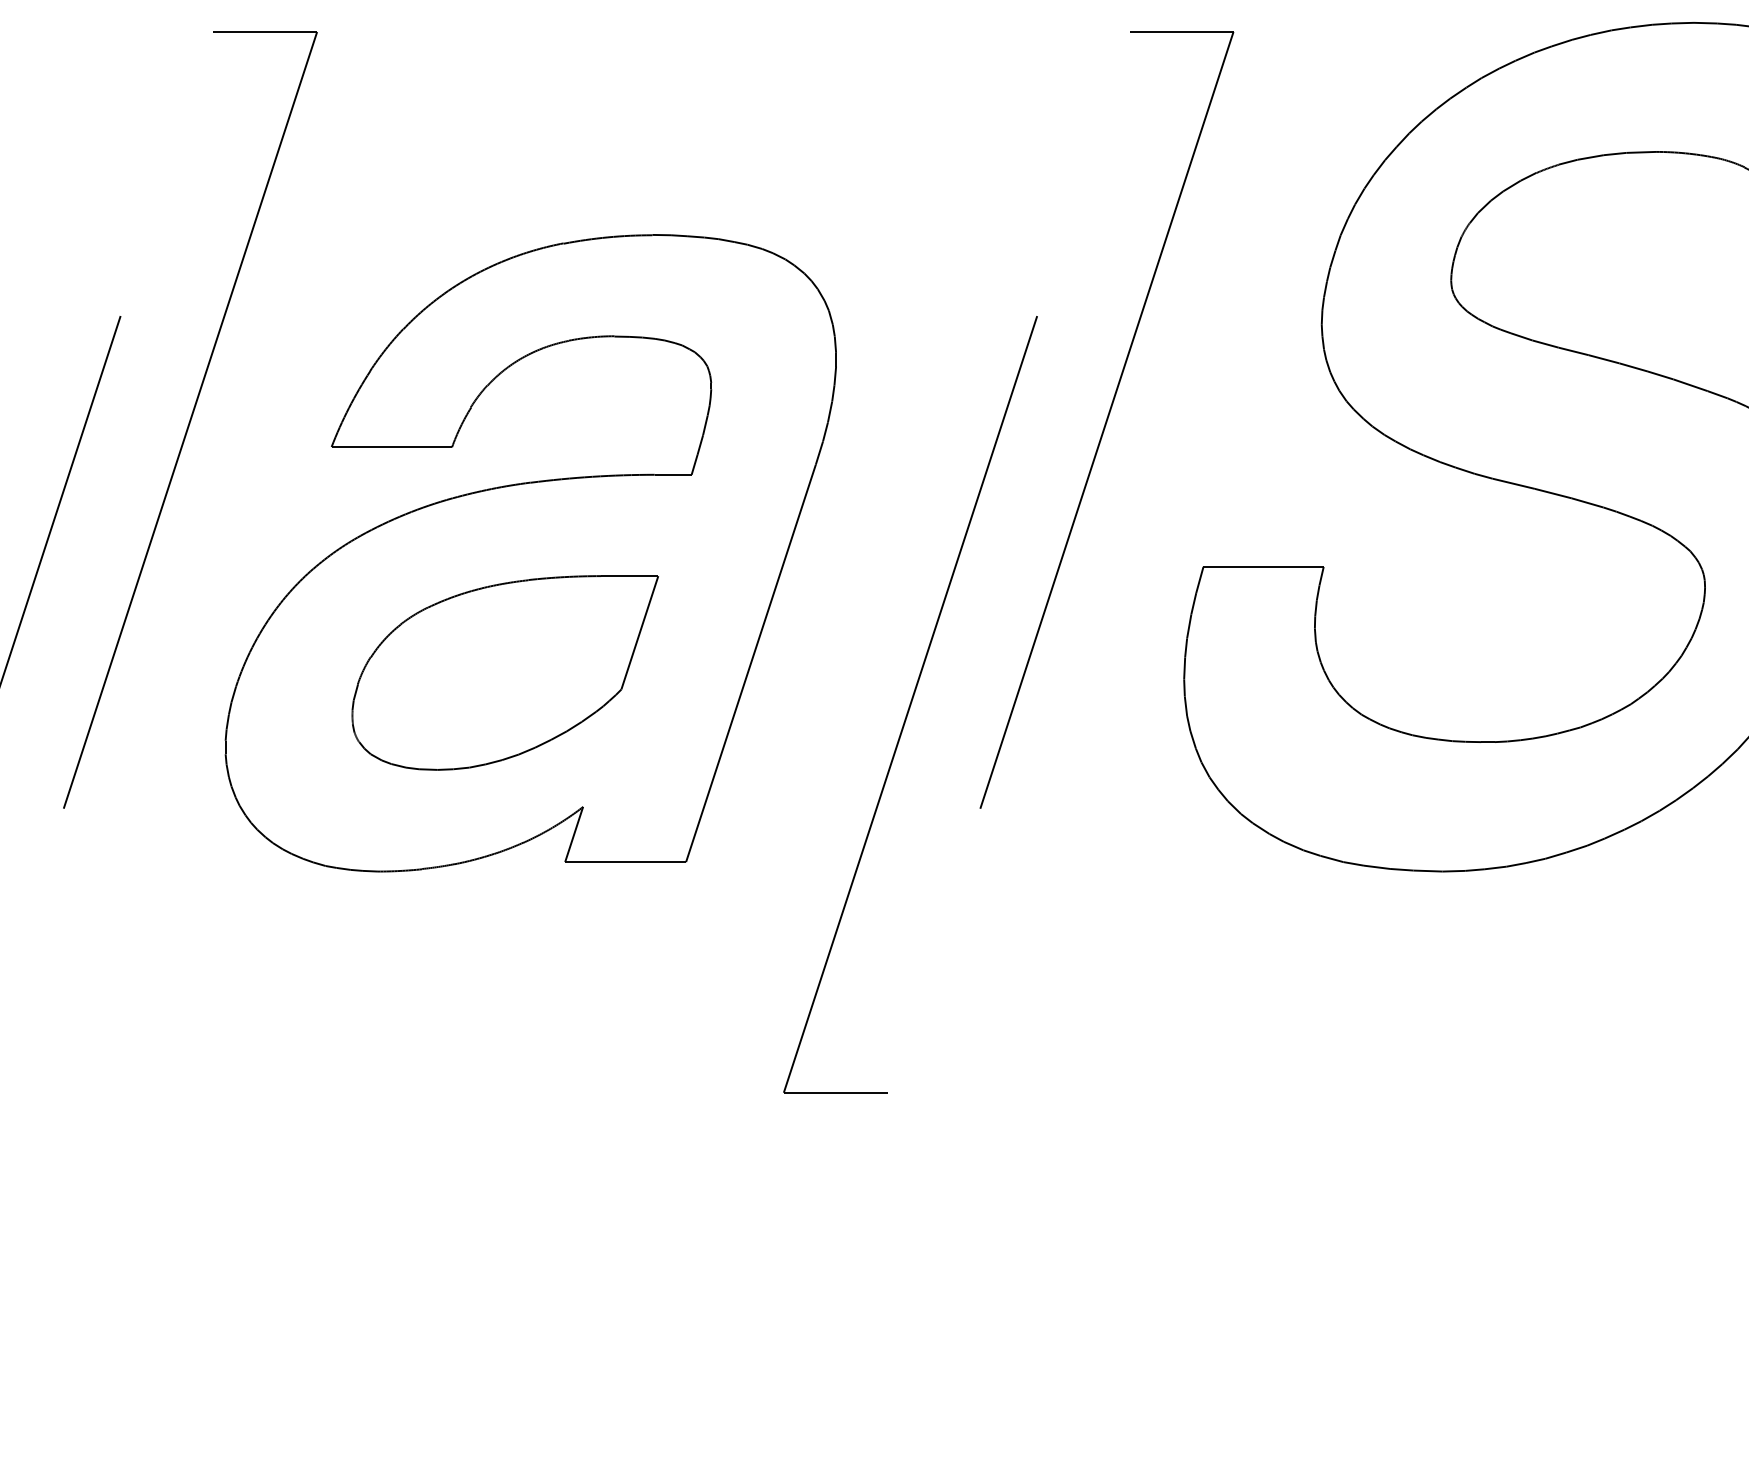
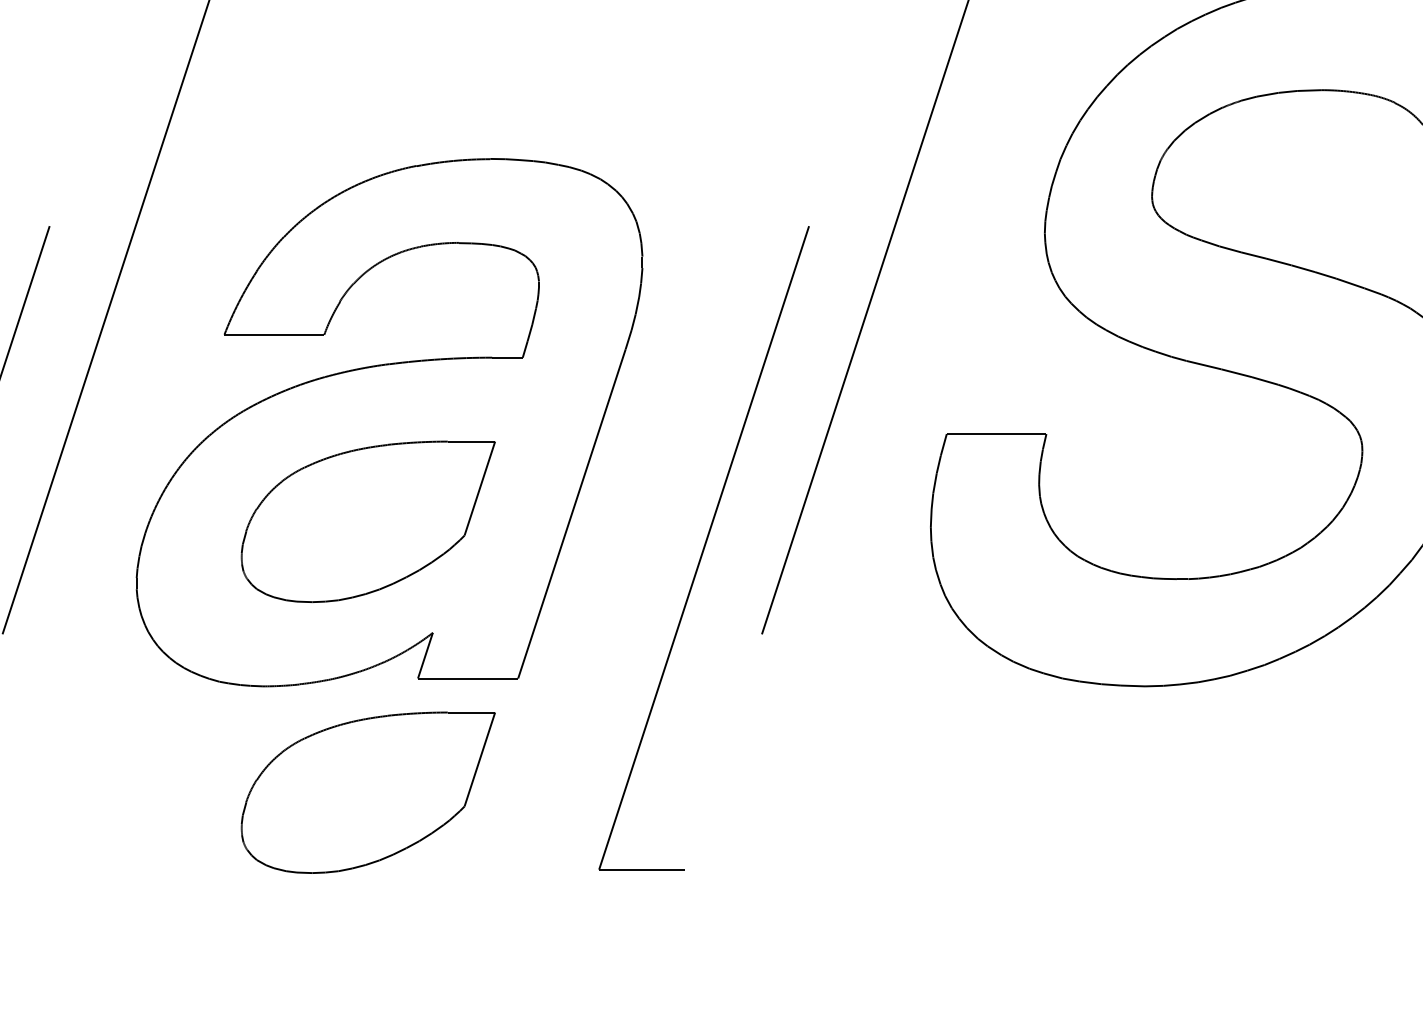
part: (504, 999) -> (367, 792), added

